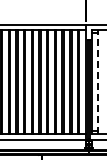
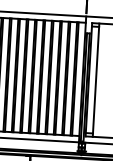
line: (98, 82) -> (96, 80), dashed -> solid

